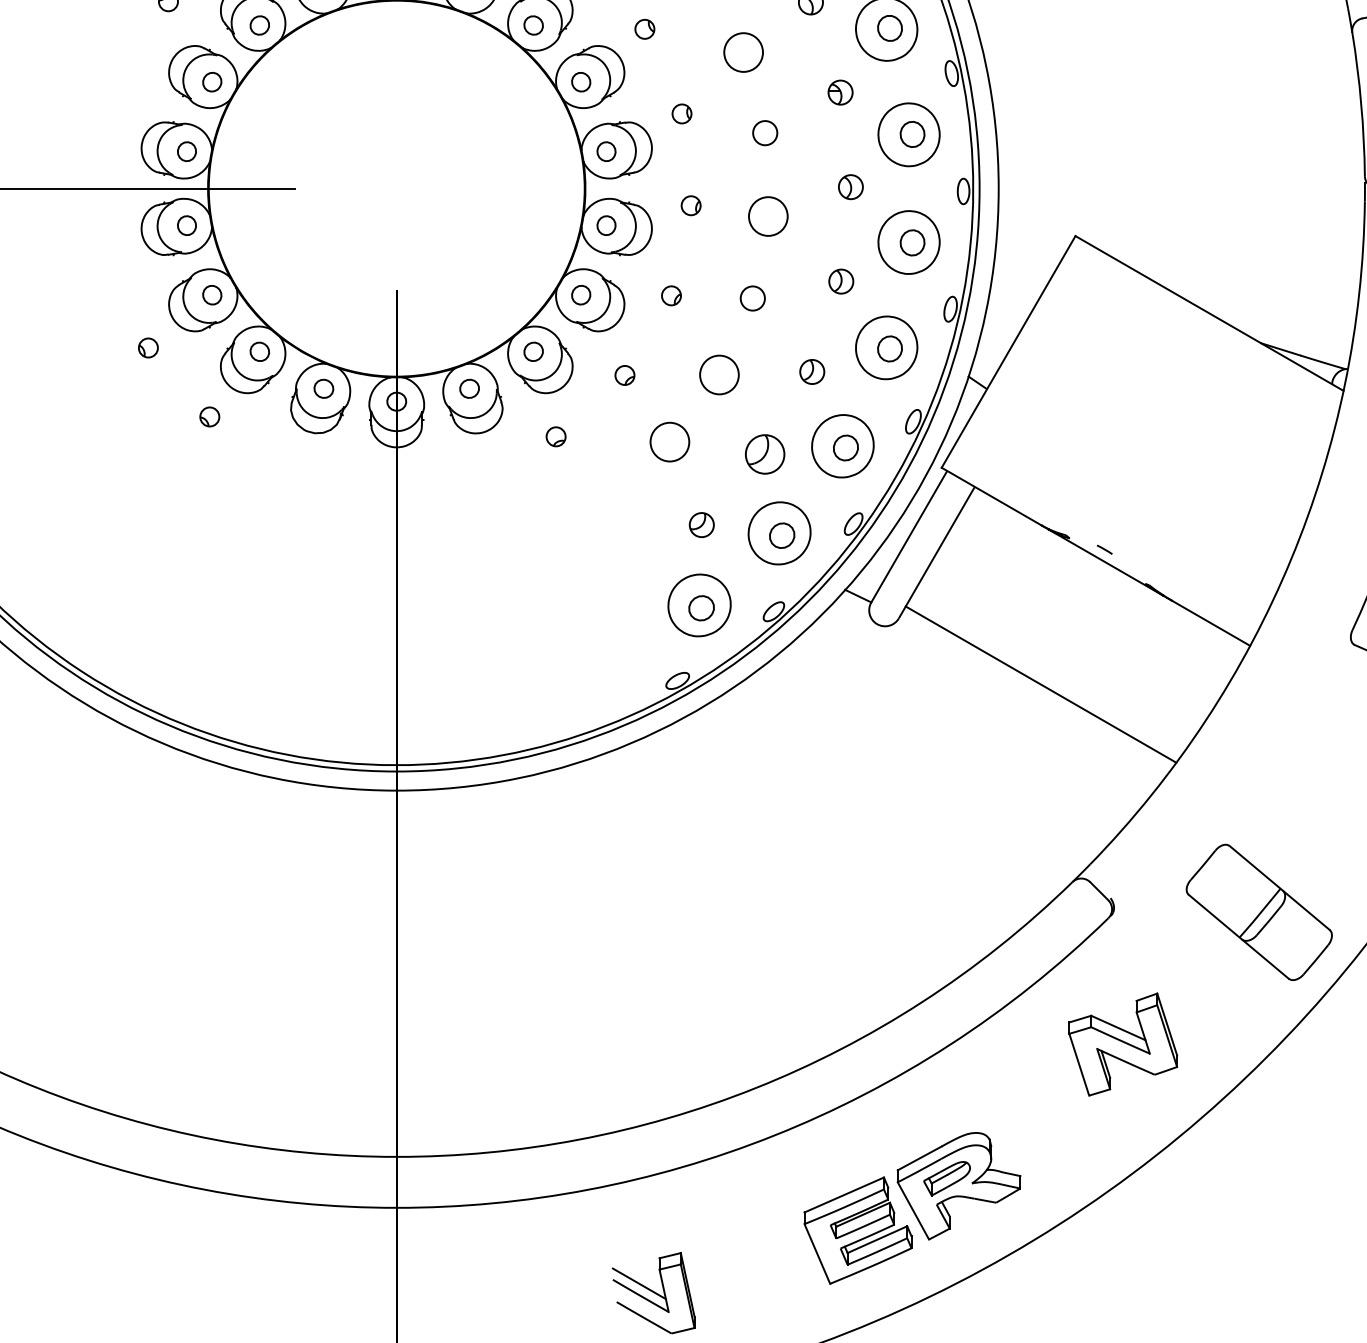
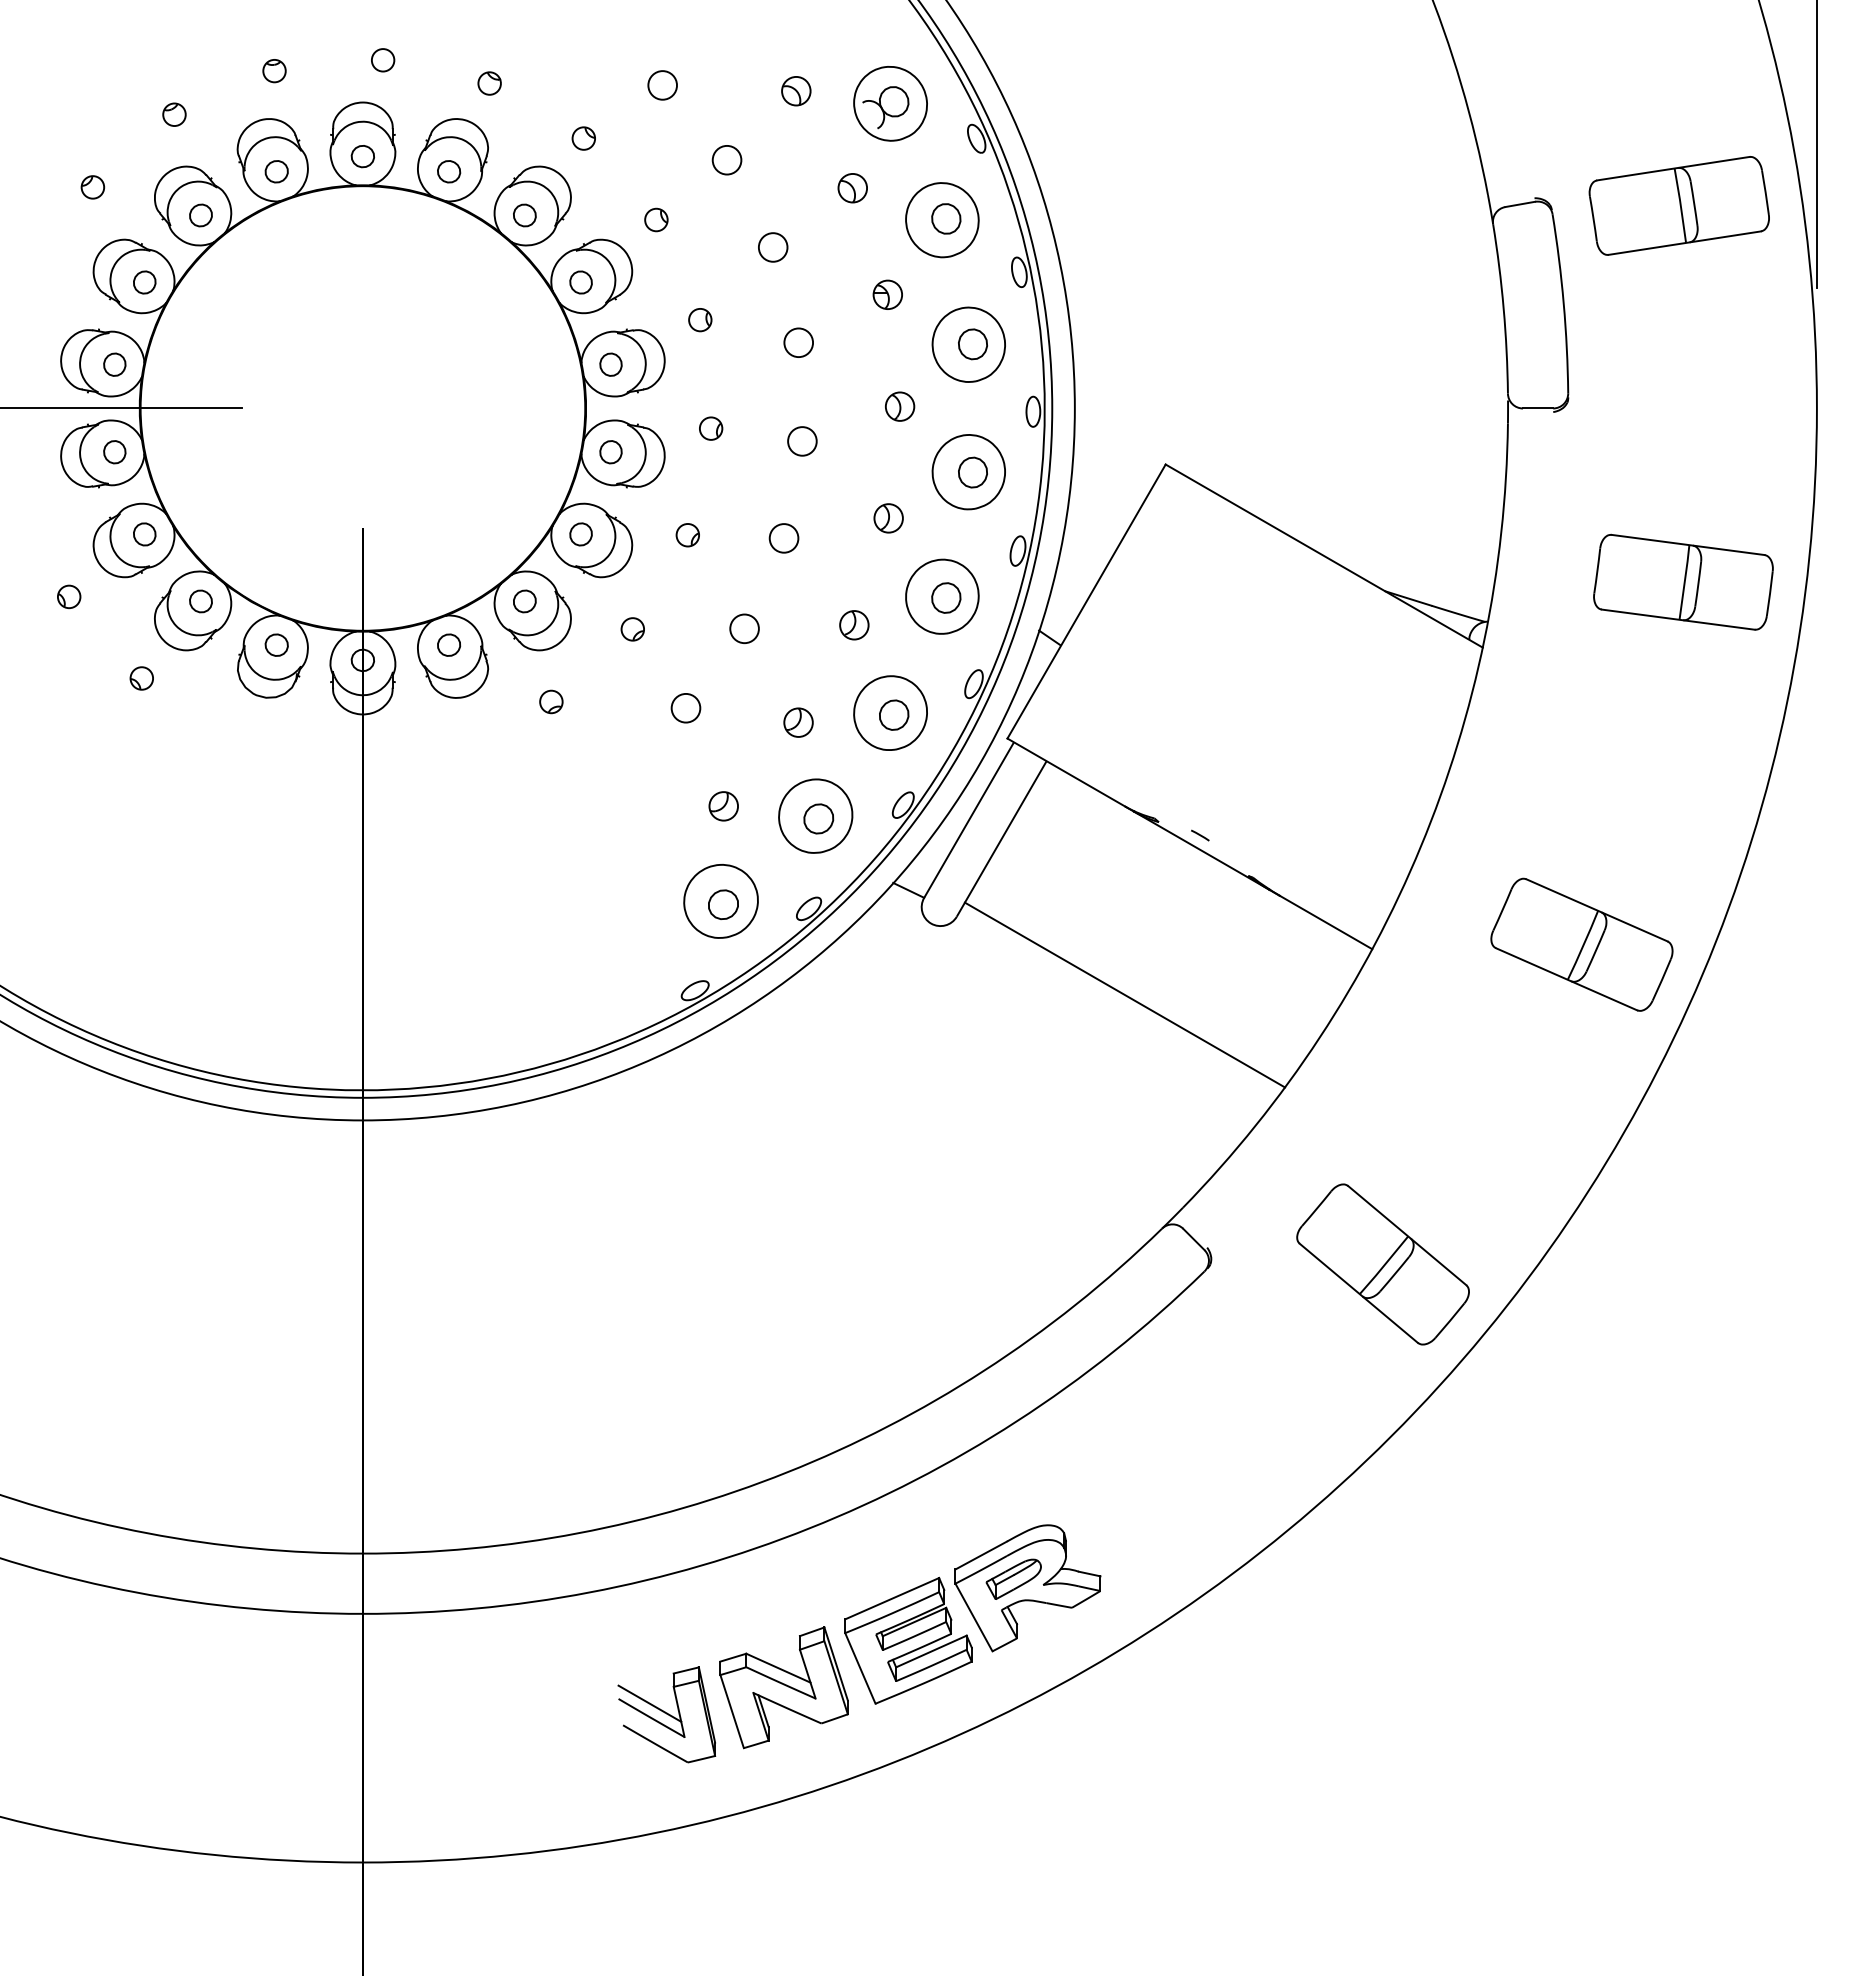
circle: (743, 52) -> (772, 247), size x0.62
circle: (768, 216) -> (802, 441), size x0.62
circle: (719, 374) -> (744, 628), size x0.62
circle: (669, 441) -> (685, 707), size x0.62
part: (765, 454) -> (798, 722), size x0.62
part: (1122, 1044) -> (783, 1687), moved

